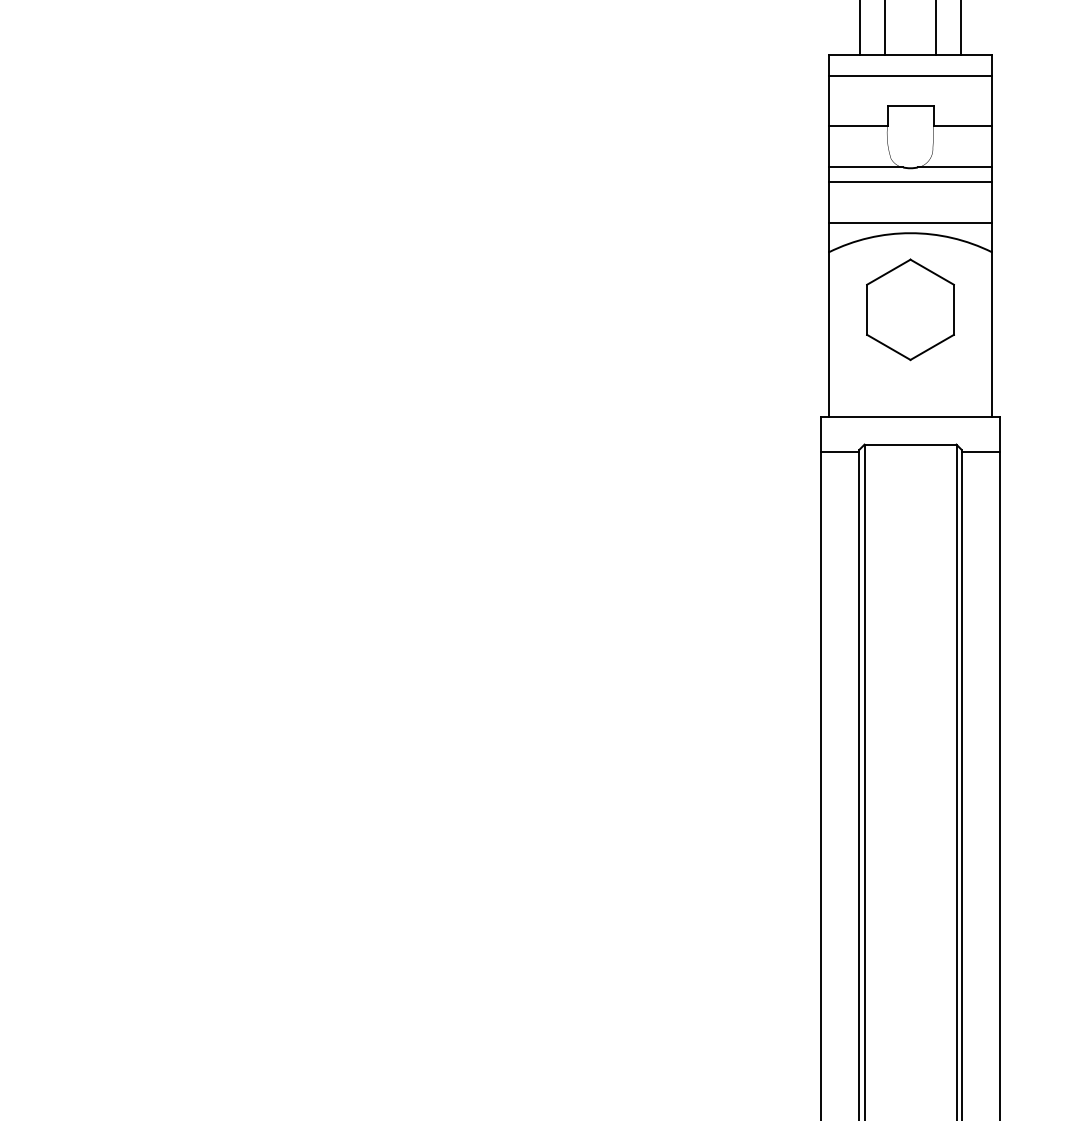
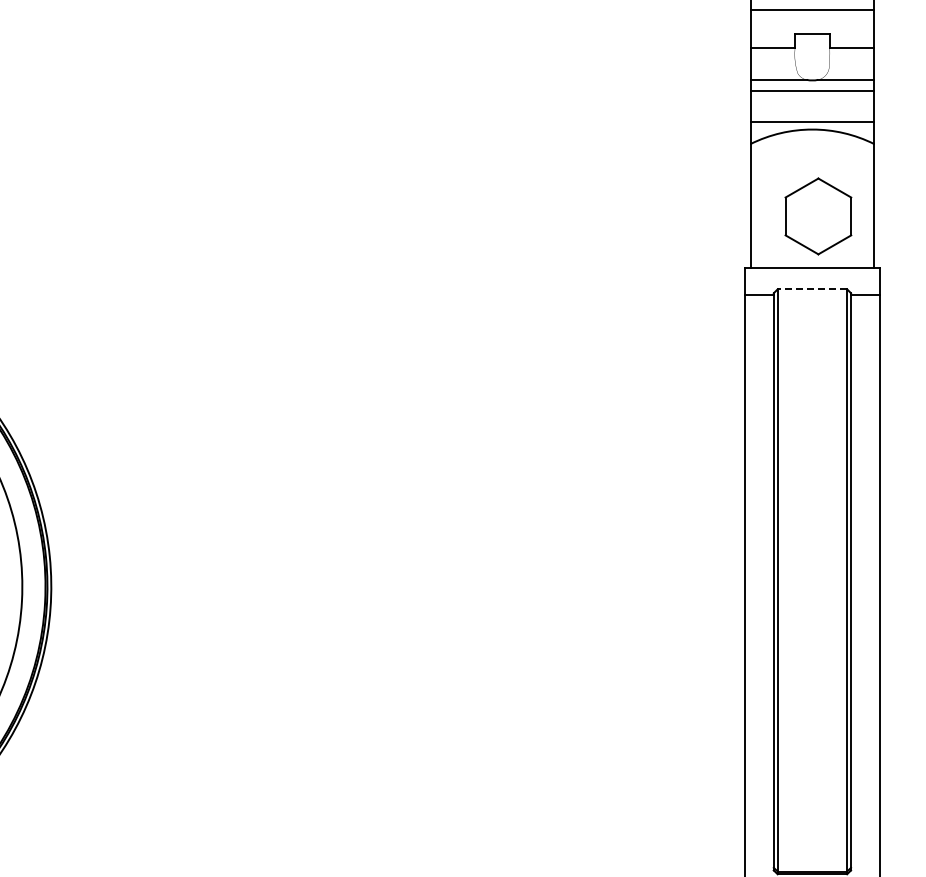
part: (910, 309) -> (818, 216), moved
line: (910, 444) -> (812, 289), solid -> dashed

